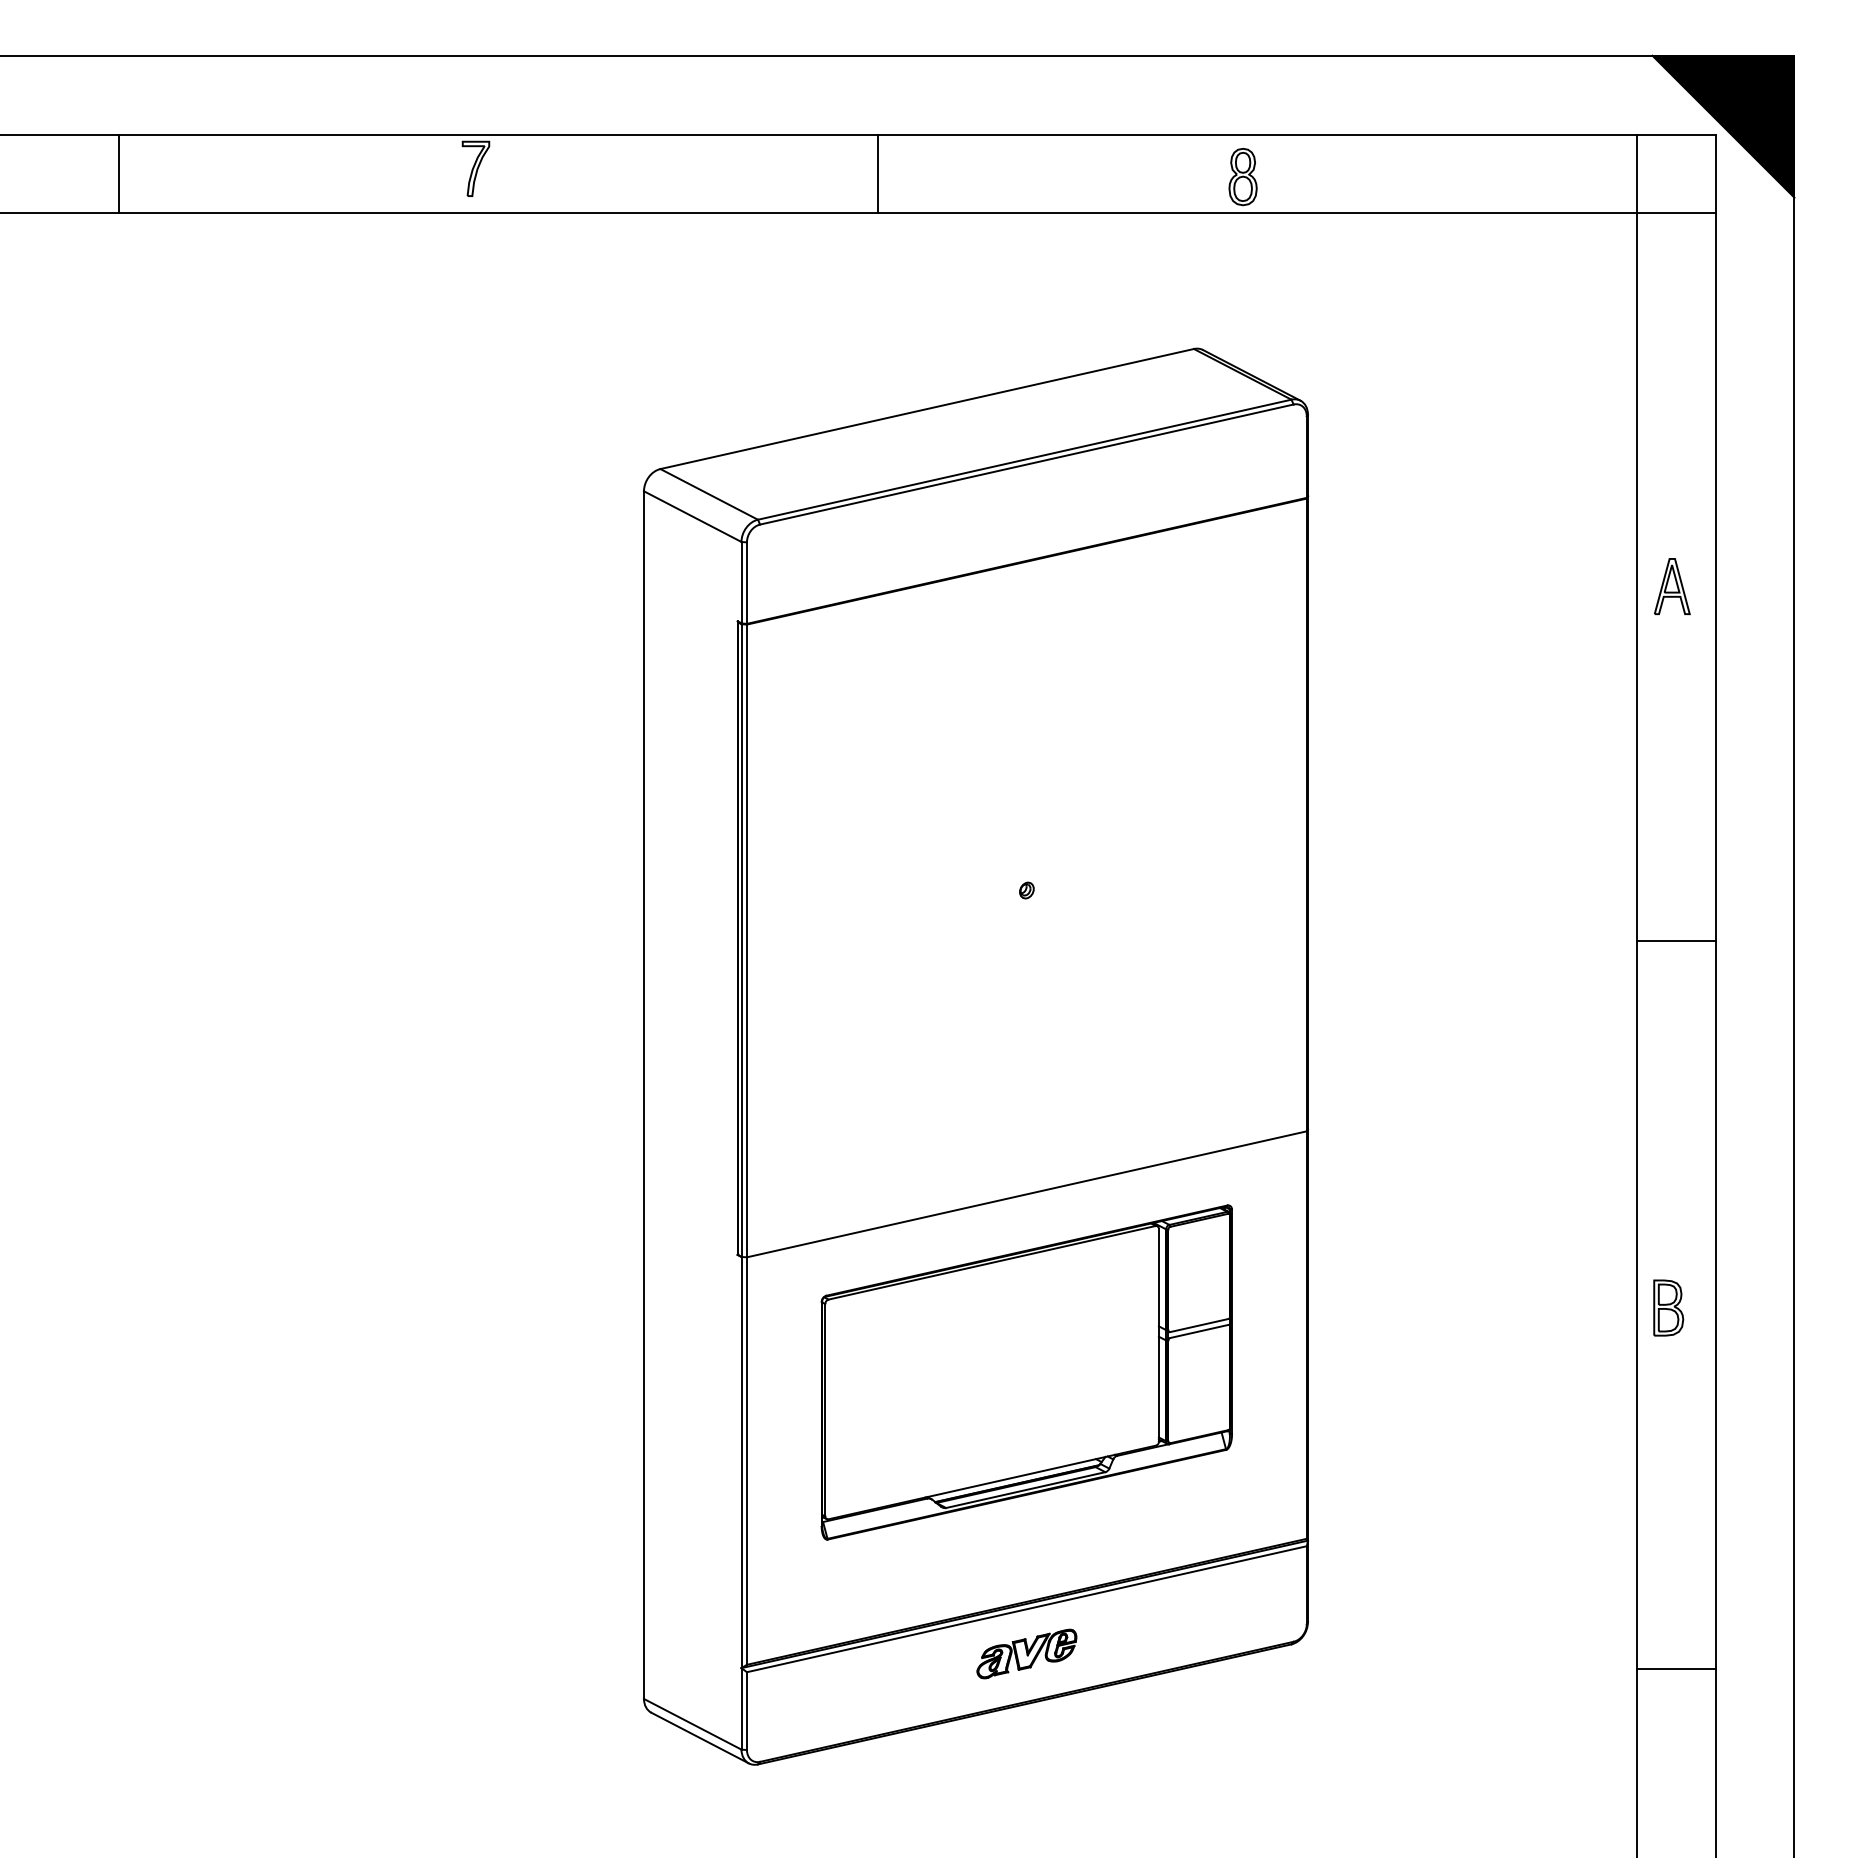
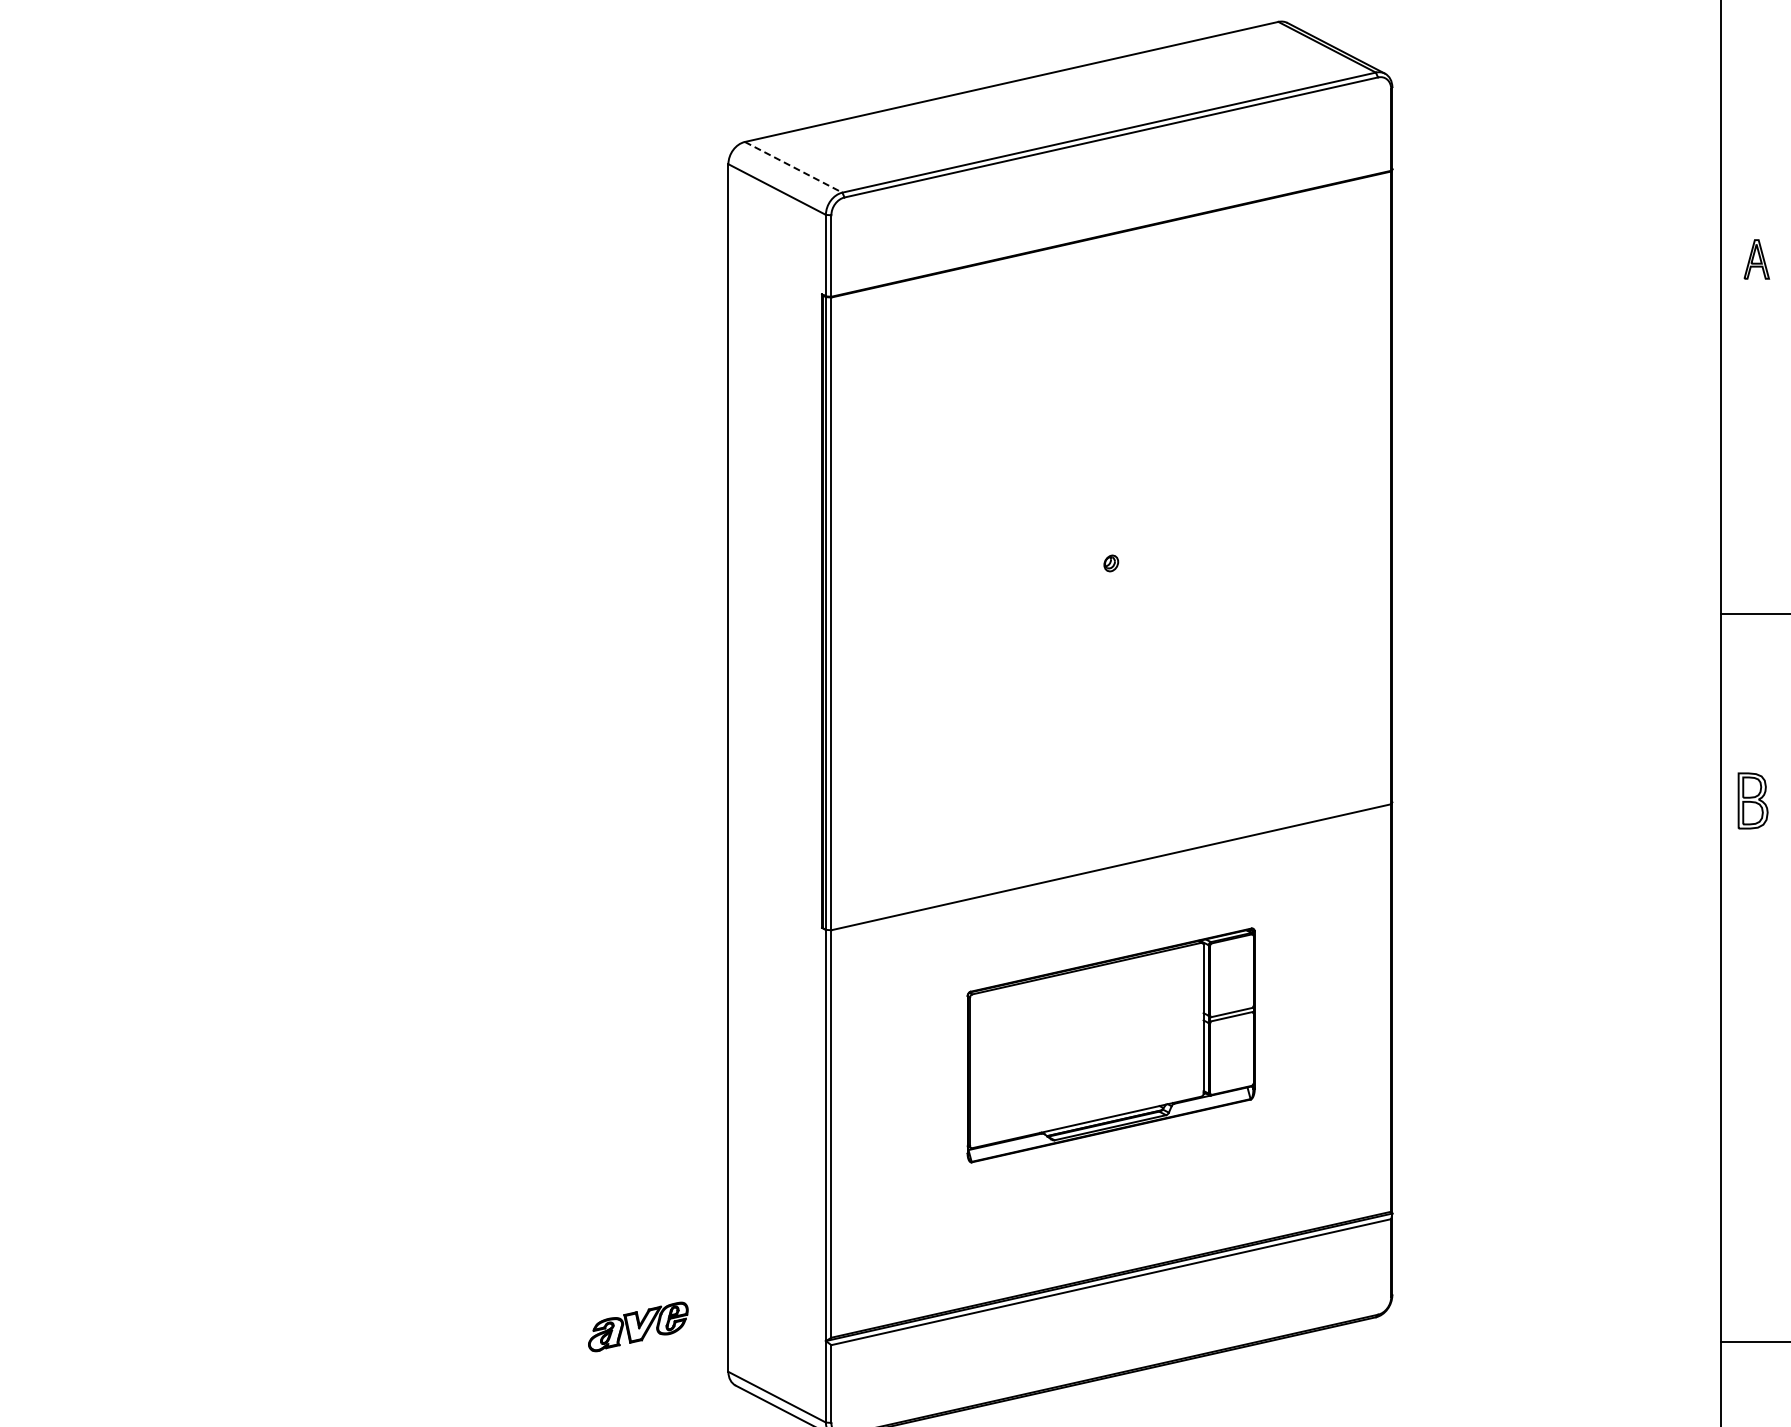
line: (709, 494) -> (793, 167), solid -> dashed
part: (1672, 586) -> (1756, 259), size x0.7
part: (1668, 1307) -> (1752, 800), moved
part: (1026, 1372) -> (1110, 1045), size x0.7
part: (1026, 1653) -> (637, 1326), moved

